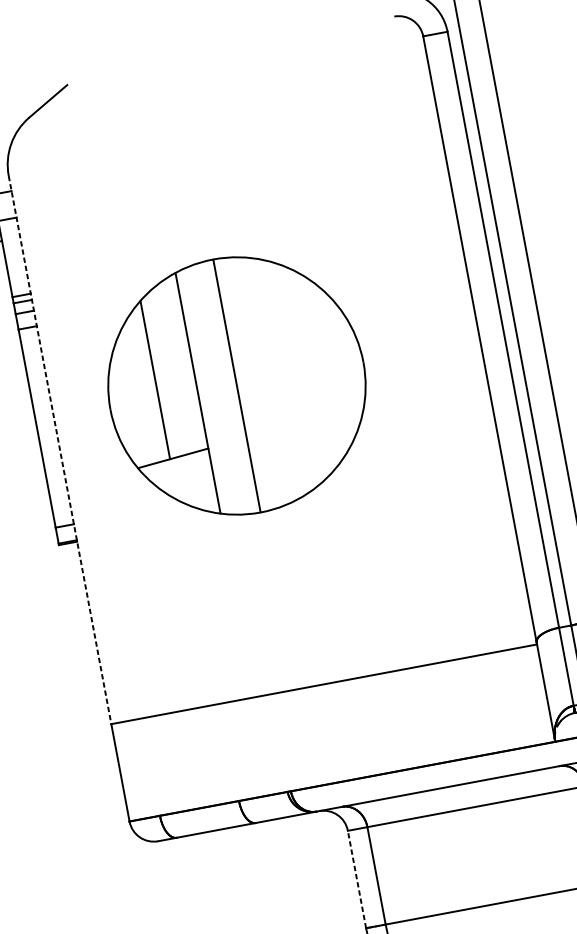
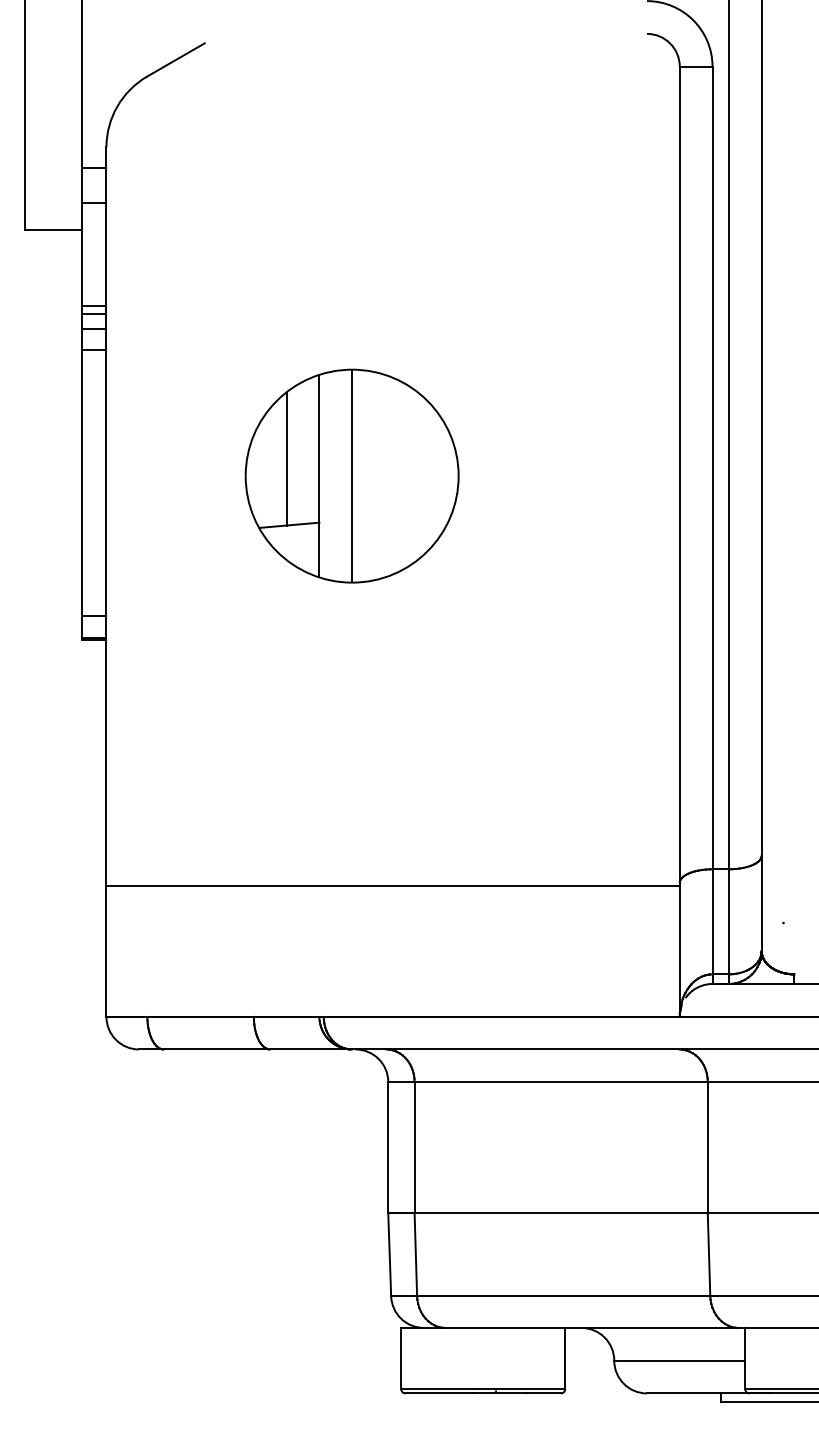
part: (236, 385) -> (351, 475), size x0.62
line: (60, 450) -> (106, 517), dashed -> solid
line: (357, 879) -> (388, 1147), dashed -> solid

